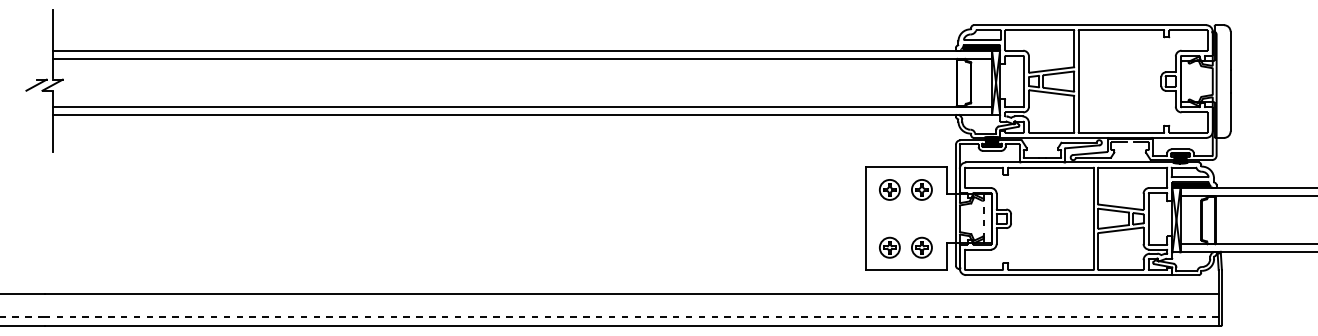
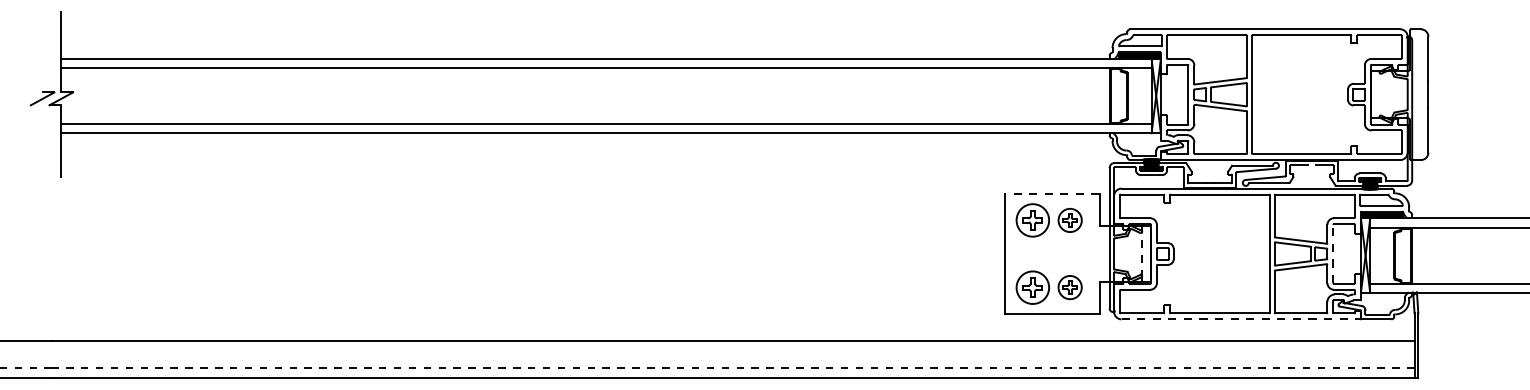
line: (906, 167) -> (1052, 194), solid -> dashed
part: (889, 189) -> (1032, 219), size x1.4
line: (1148, 218) -> (1333, 253), solid -> dashed
part: (889, 247) -> (1032, 287), size x1.4
line: (1069, 275) -> (1241, 319), solid -> dashed

